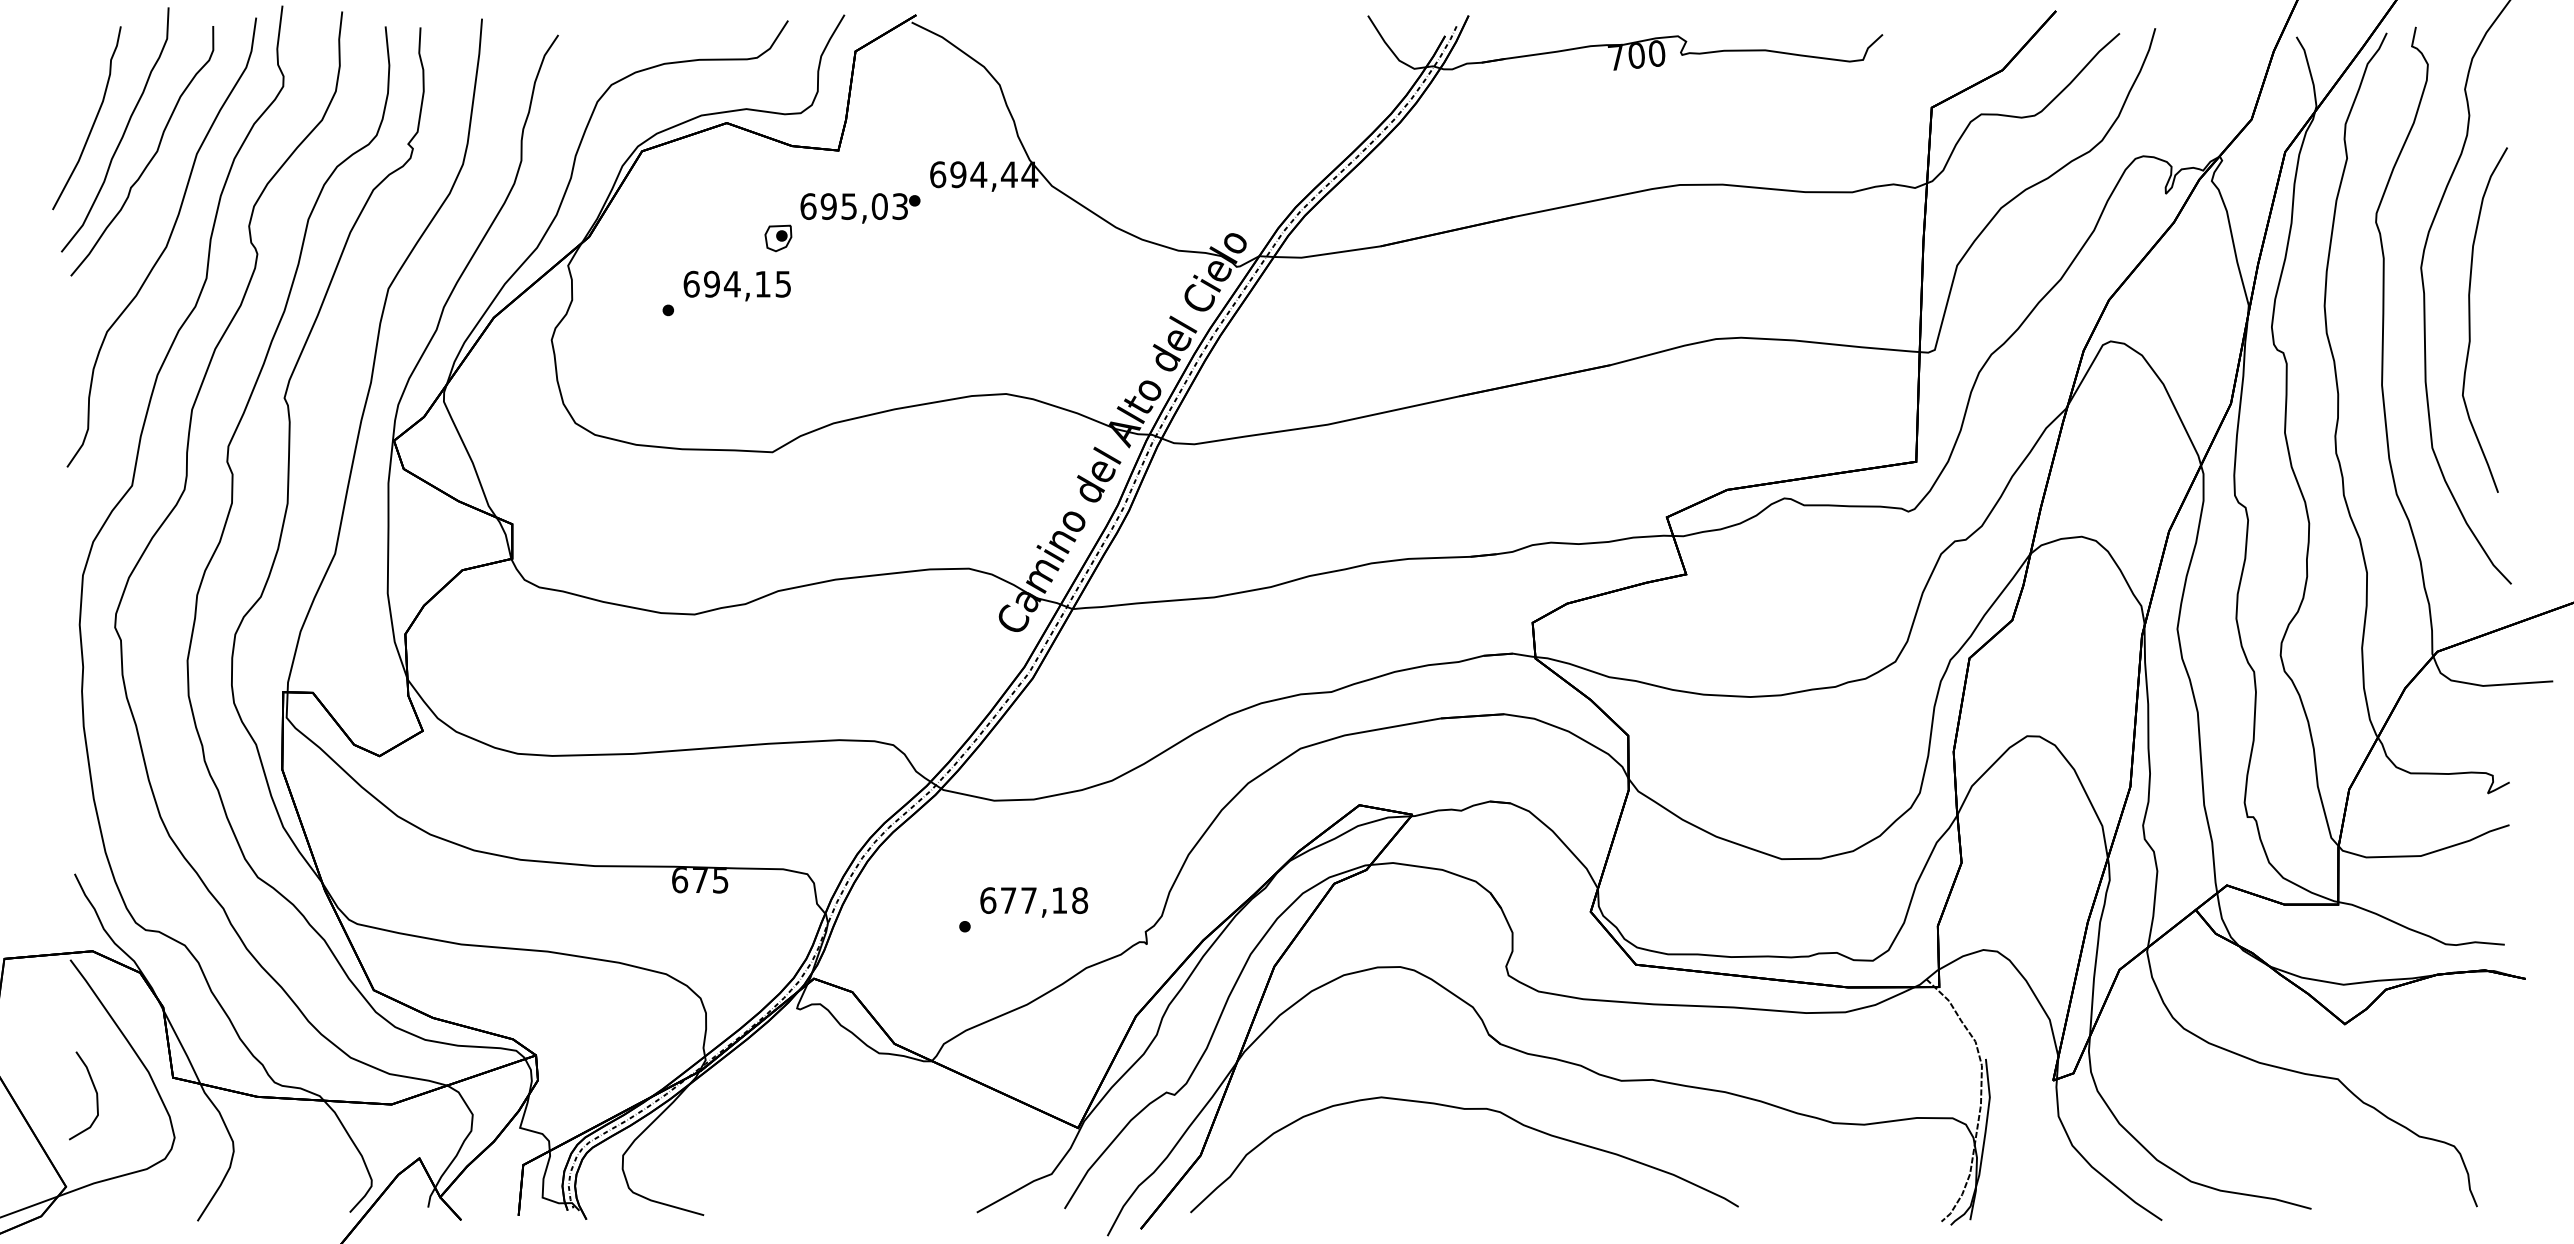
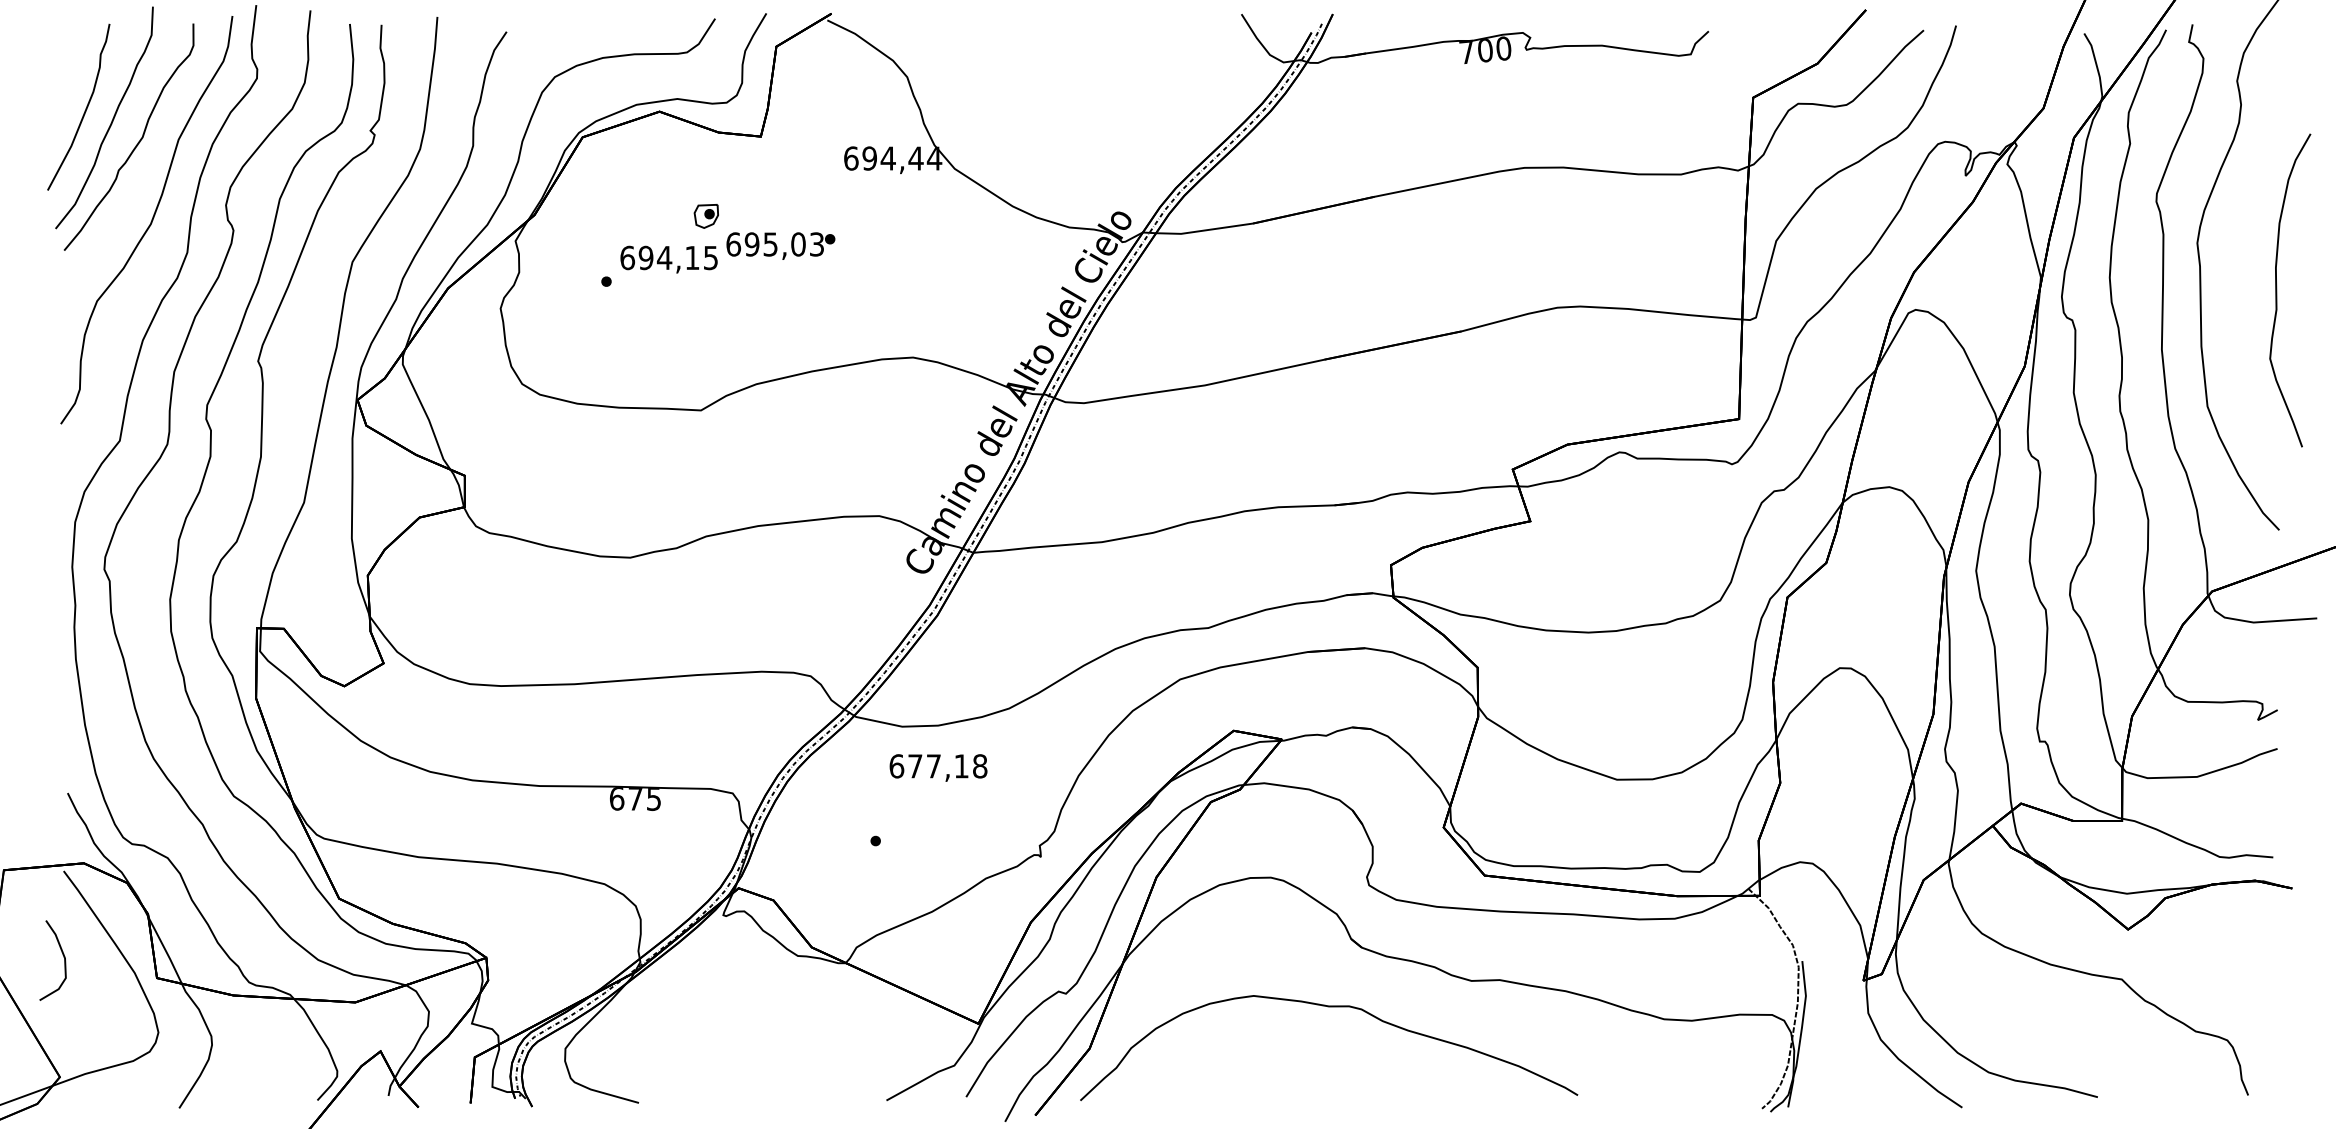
text: (860, 207) -> (780, 245), moved
curve: (2470, 320) -> (2277, 290), moved
text: (1034, 901) -> (938, 767), moved
curve: (94, 1090) -> (62, 955), moved

